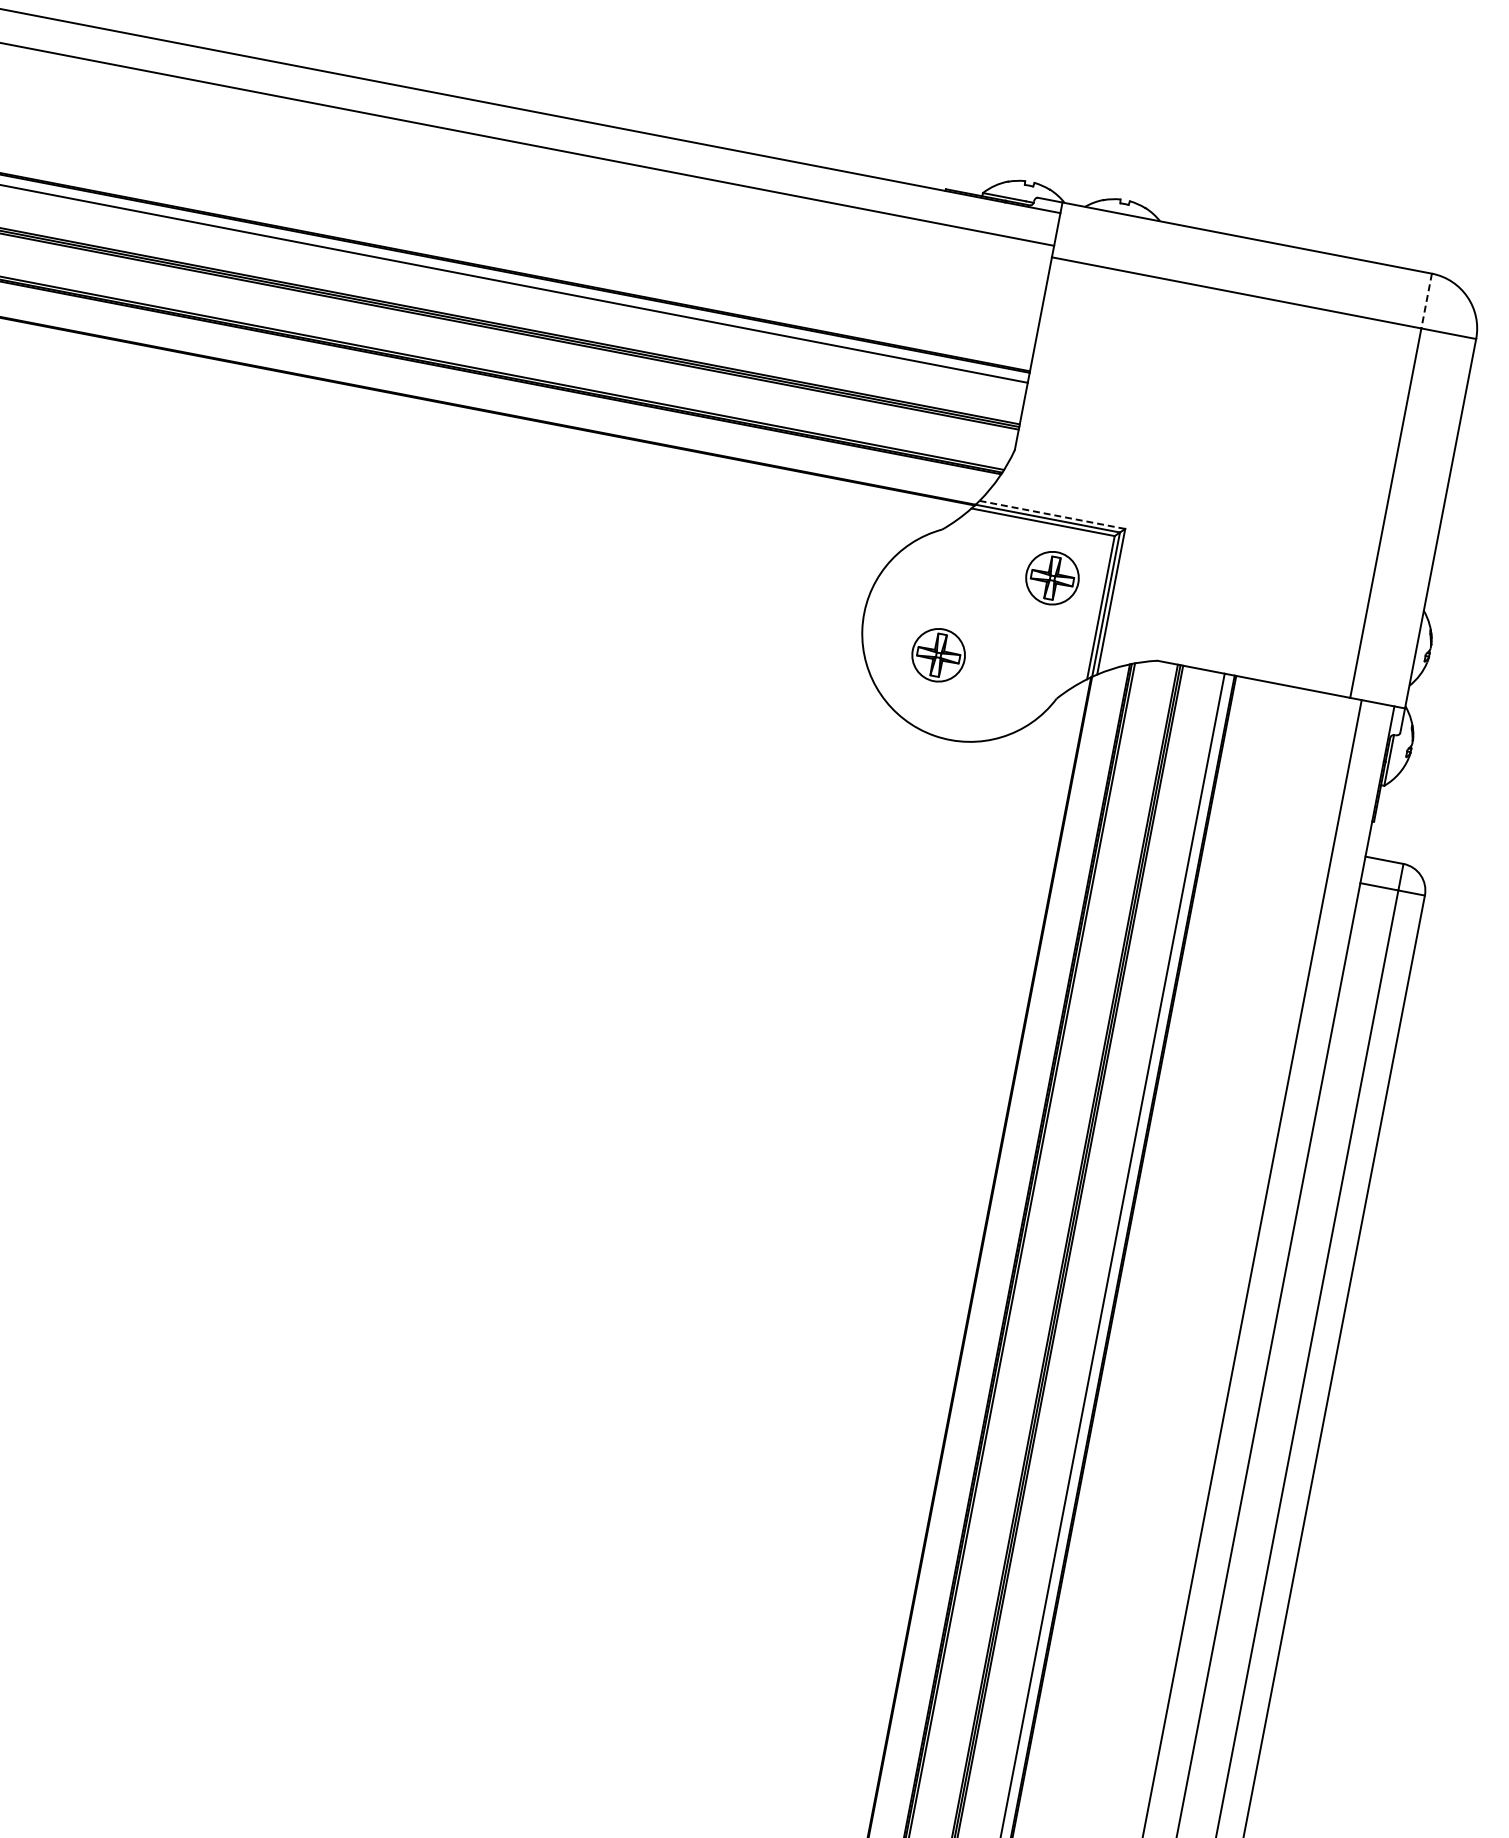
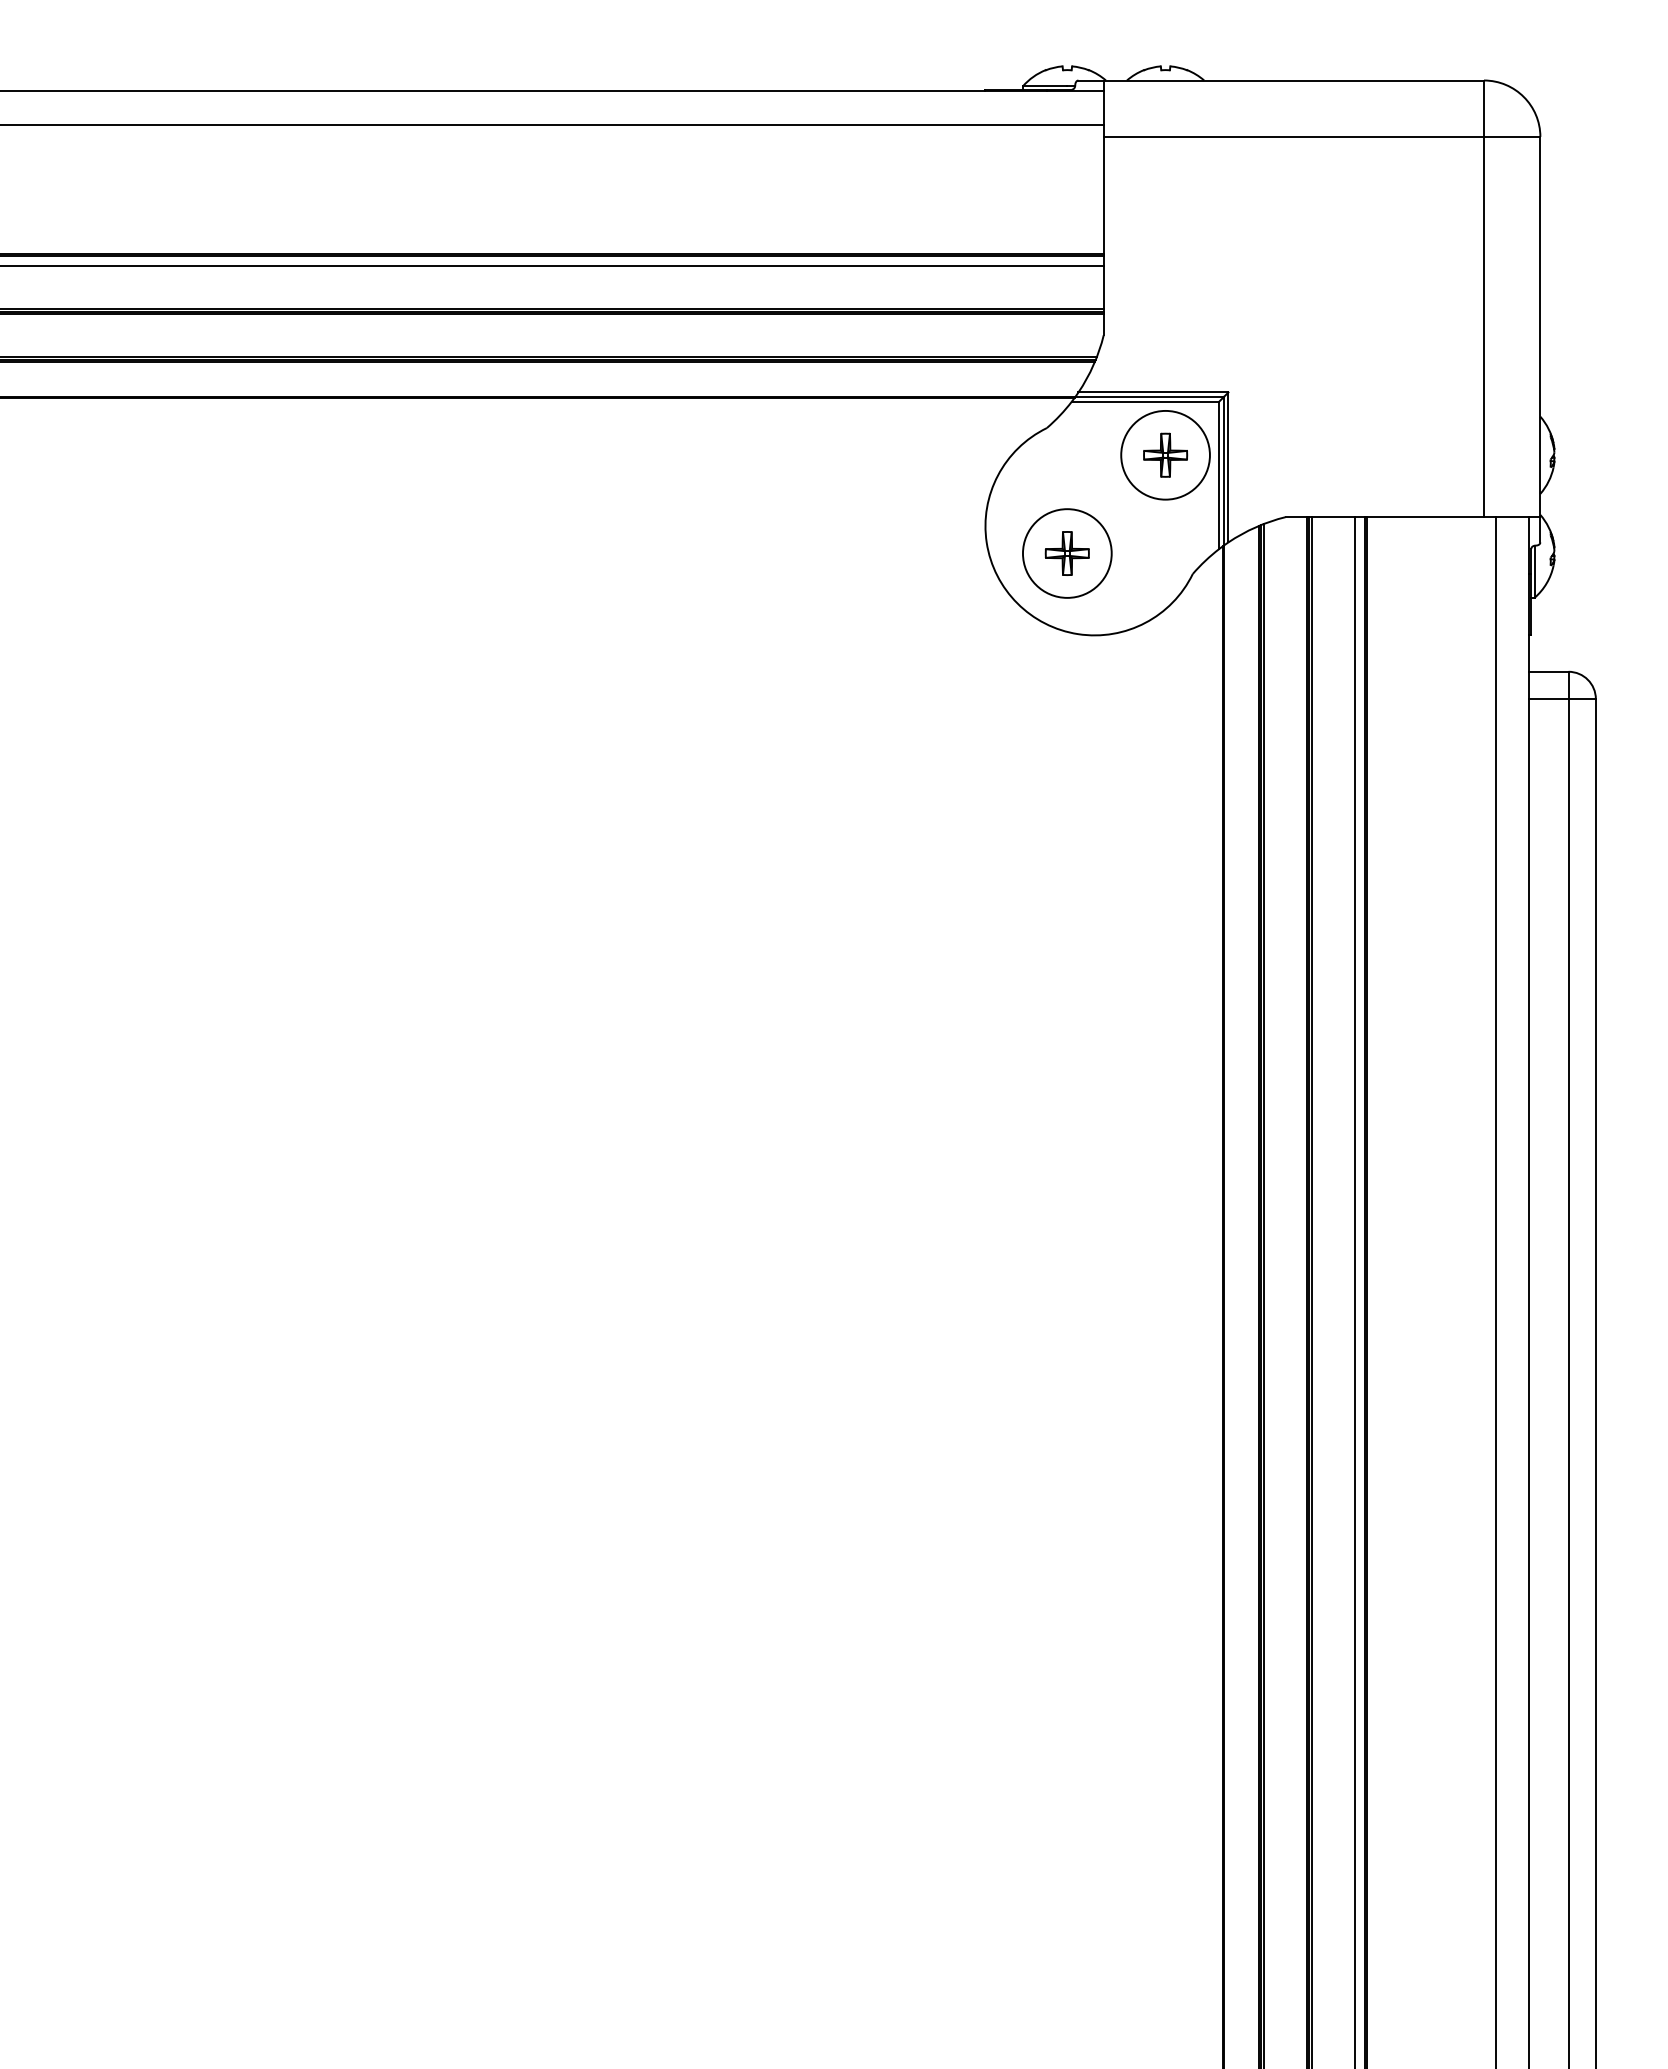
line: (1426, 301) -> (1483, 109), dashed -> solid
line: (1052, 514) -> (1153, 392), dashed -> solid
circle: (1052, 577) -> (1165, 454), size x1.67
circle: (937, 655) -> (1066, 553), size x1.67

